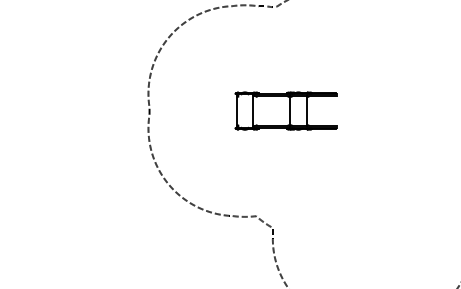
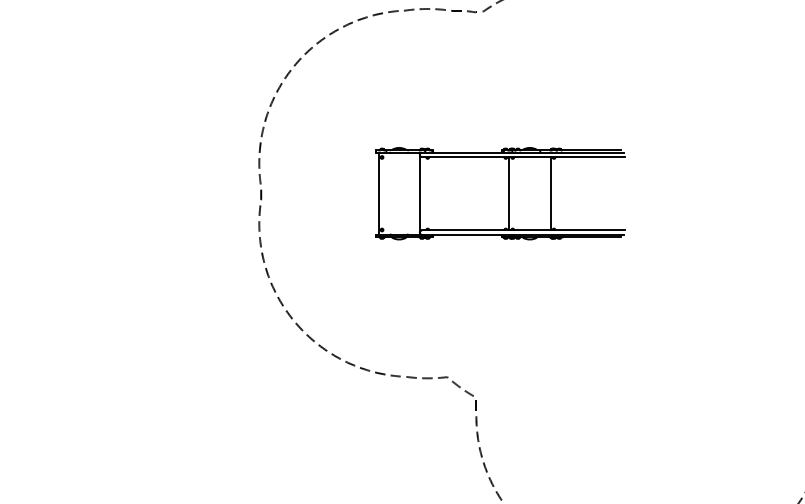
part: (285, 110) -> (498, 192), size x1.4

